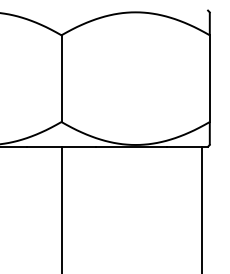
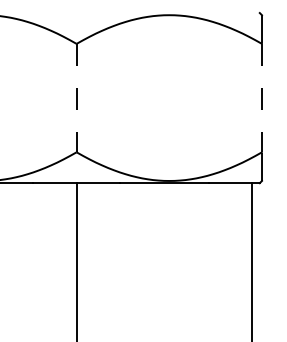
line: (61, 79) -> (76, 99), solid -> dashed
line: (209, 79) -> (261, 99), solid -> dashed

